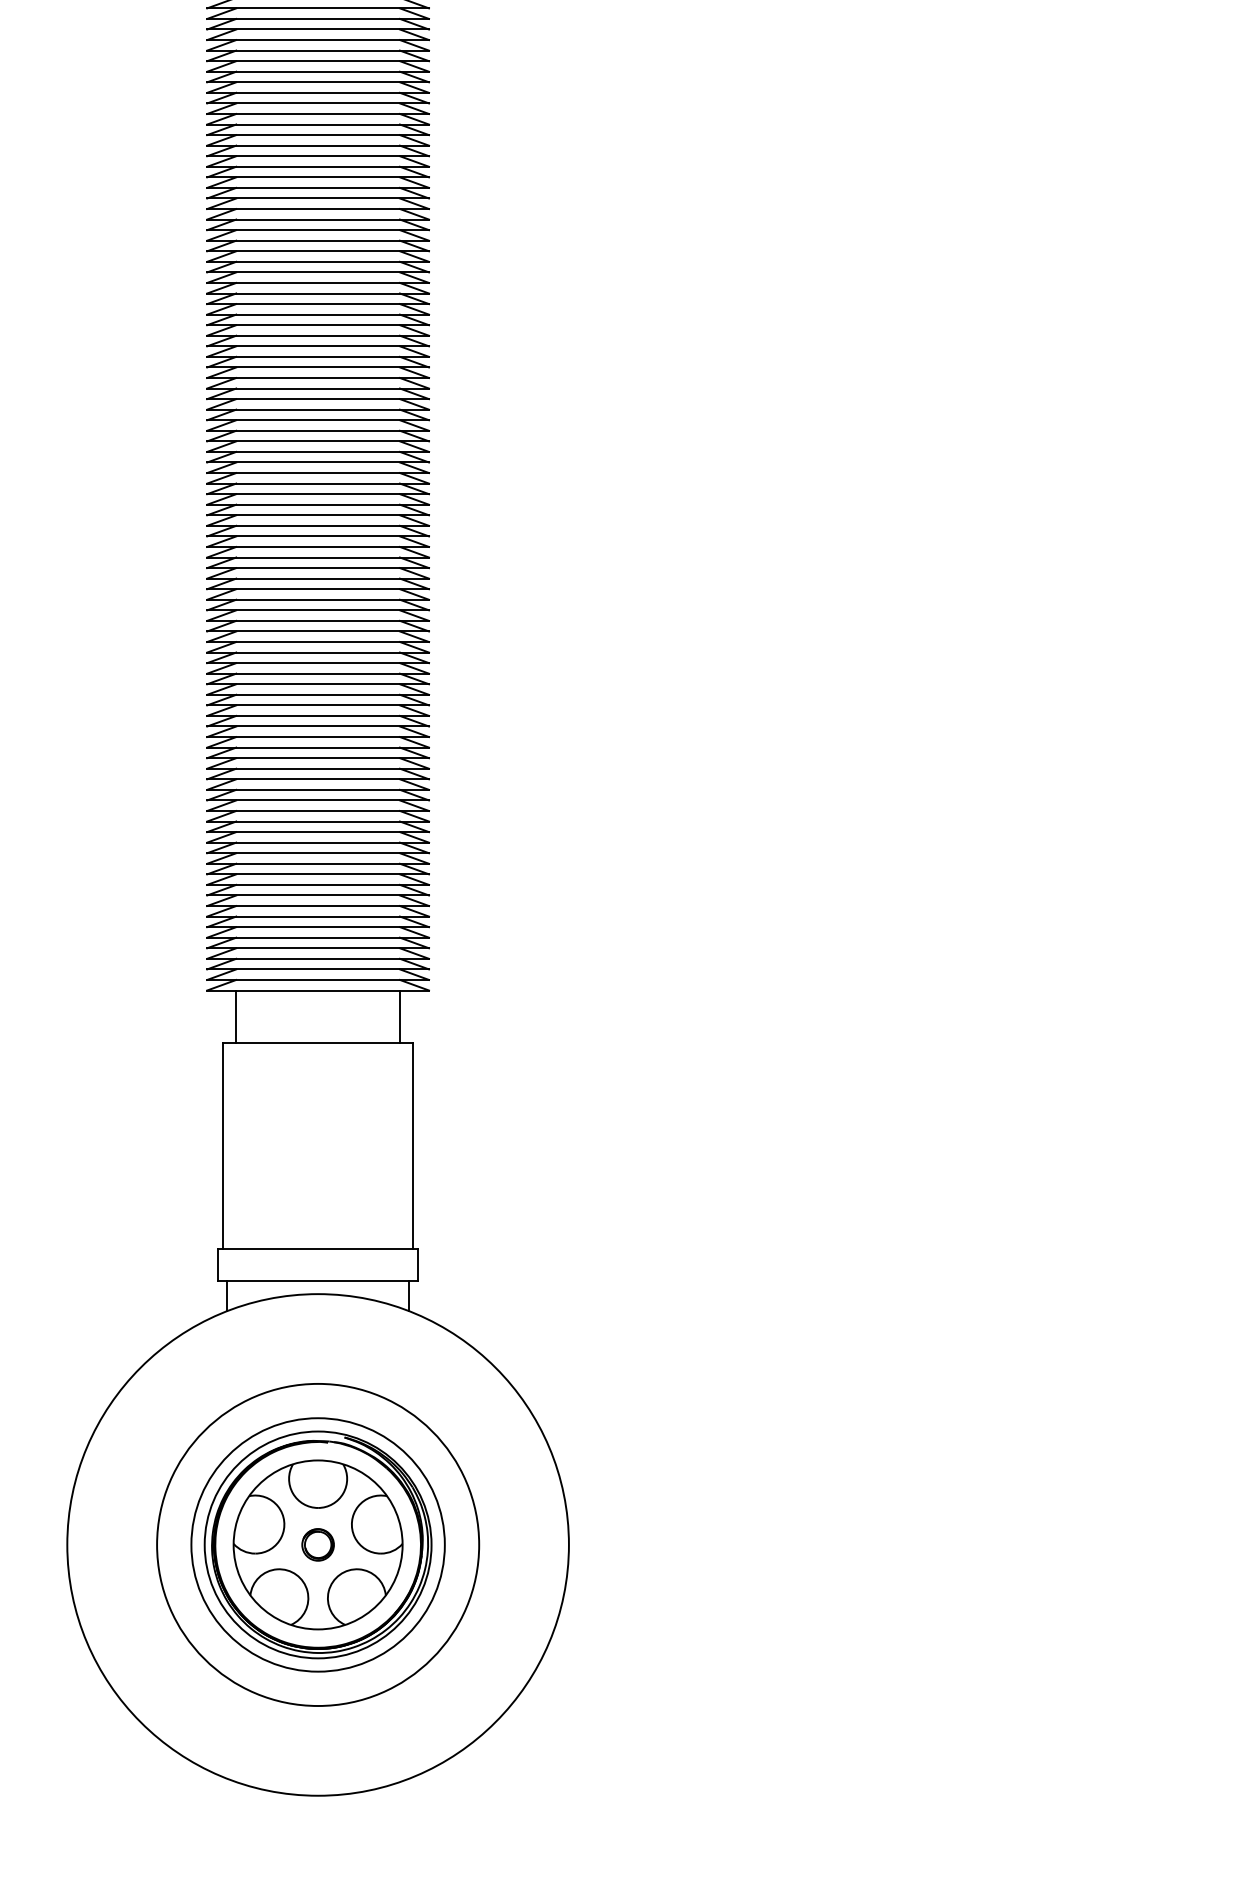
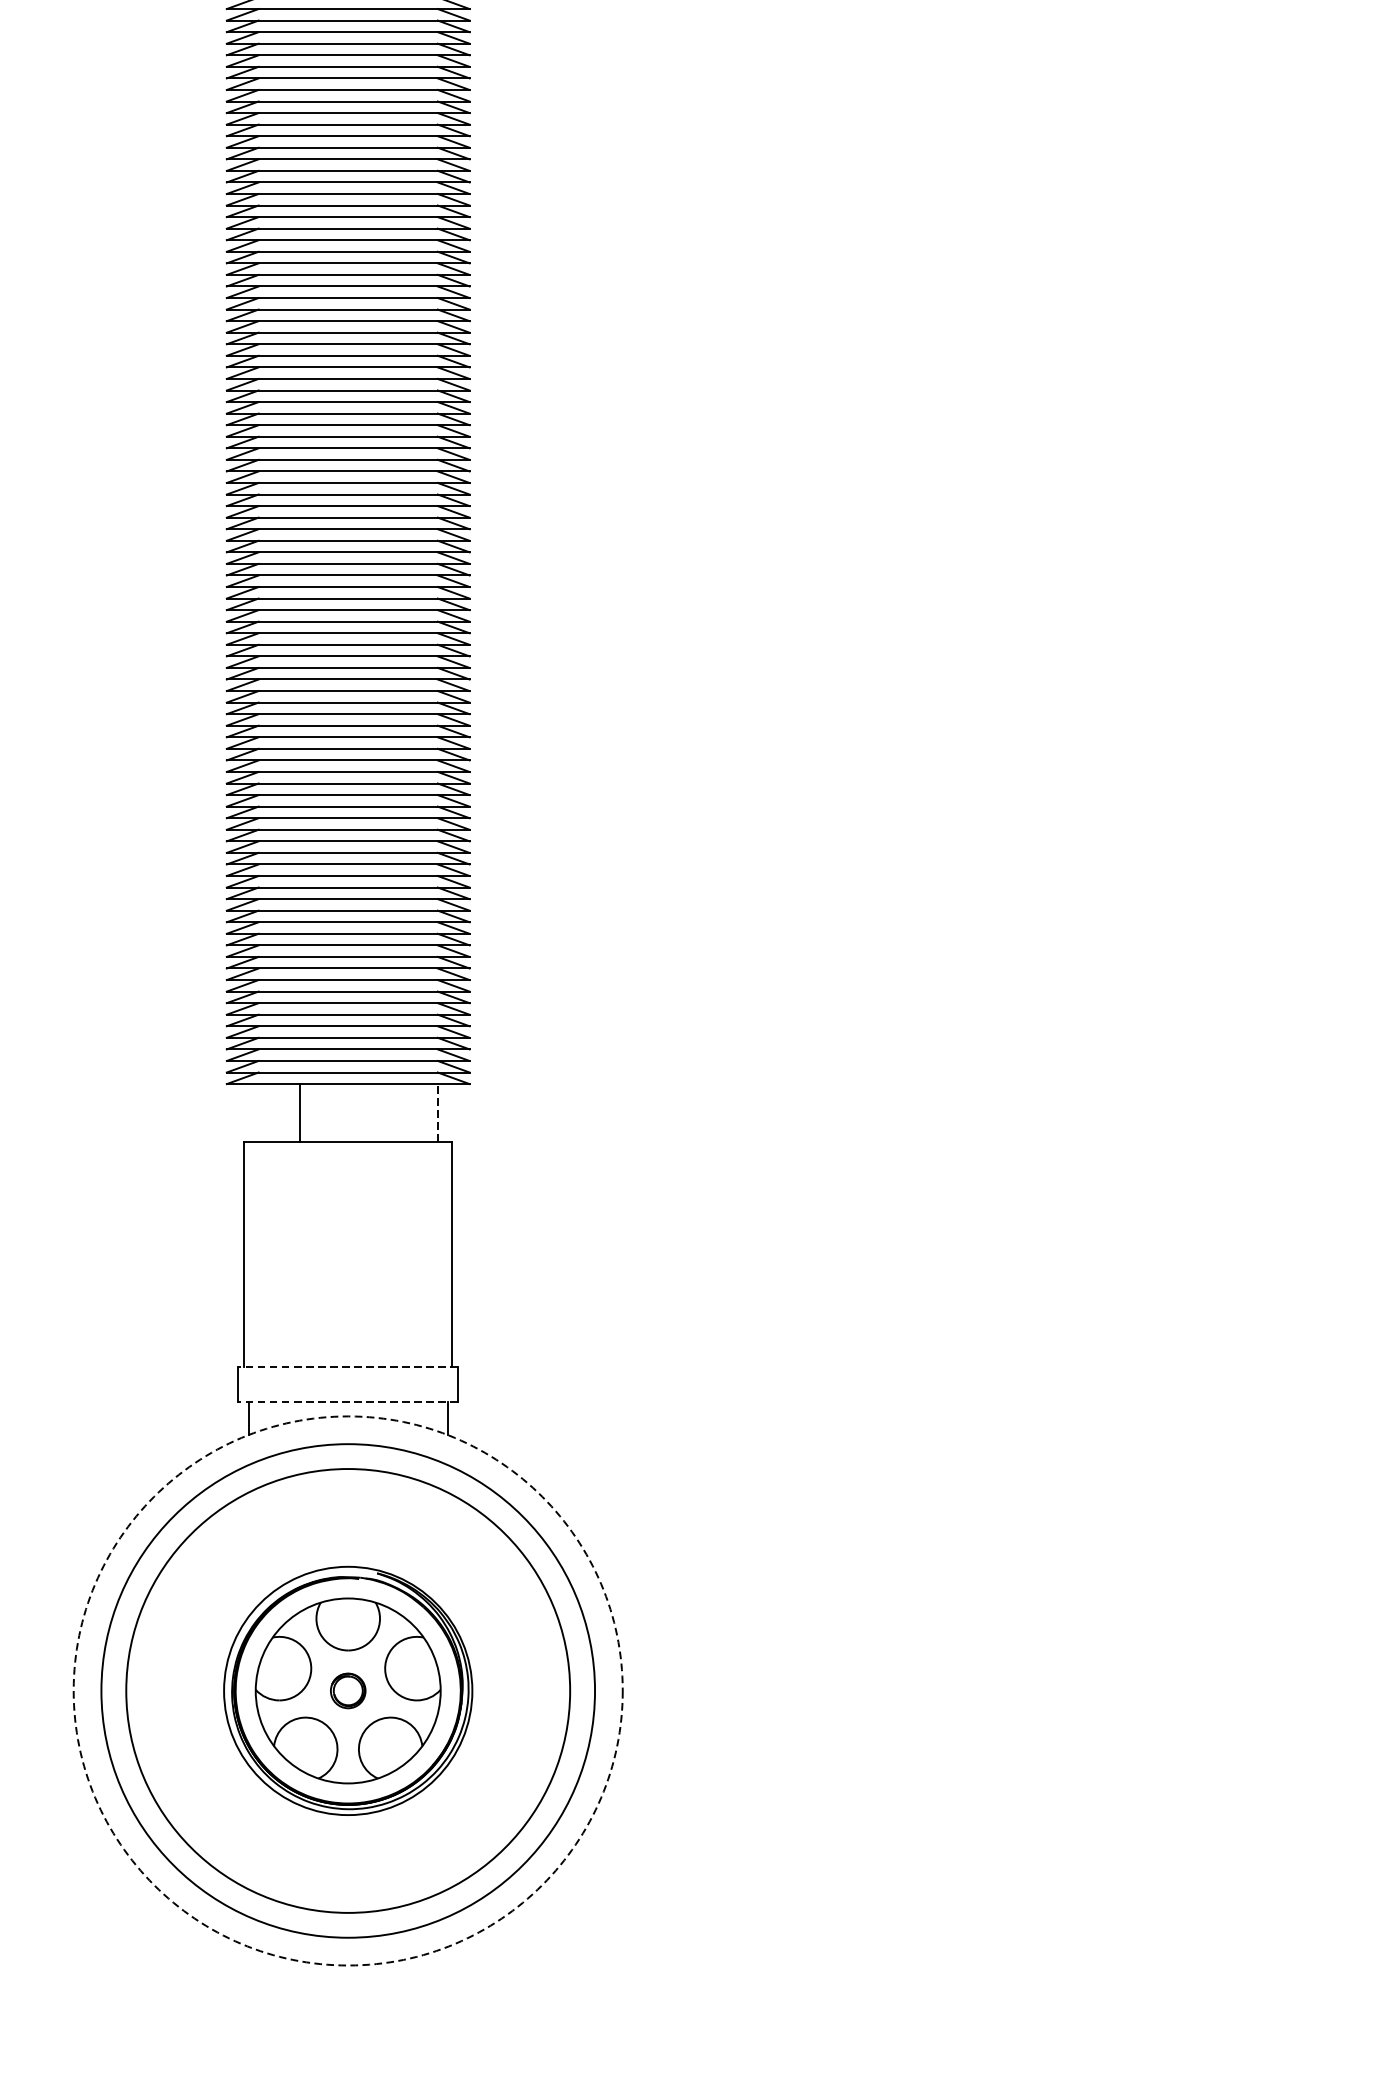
line: (236, 1016) -> (300, 1112), moved
line: (399, 1016) -> (437, 1112), solid -> dashed
line: (317, 1249) -> (347, 1367), solid -> dashed
line: (317, 1280) -> (347, 1401), solid -> dashed
circle: (317, 1544) -> (347, 1690), size x1.6
circle: (317, 1544) -> (347, 1690), solid -> dashed
circle: (318, 1544) -> (348, 1690), size x1.4

